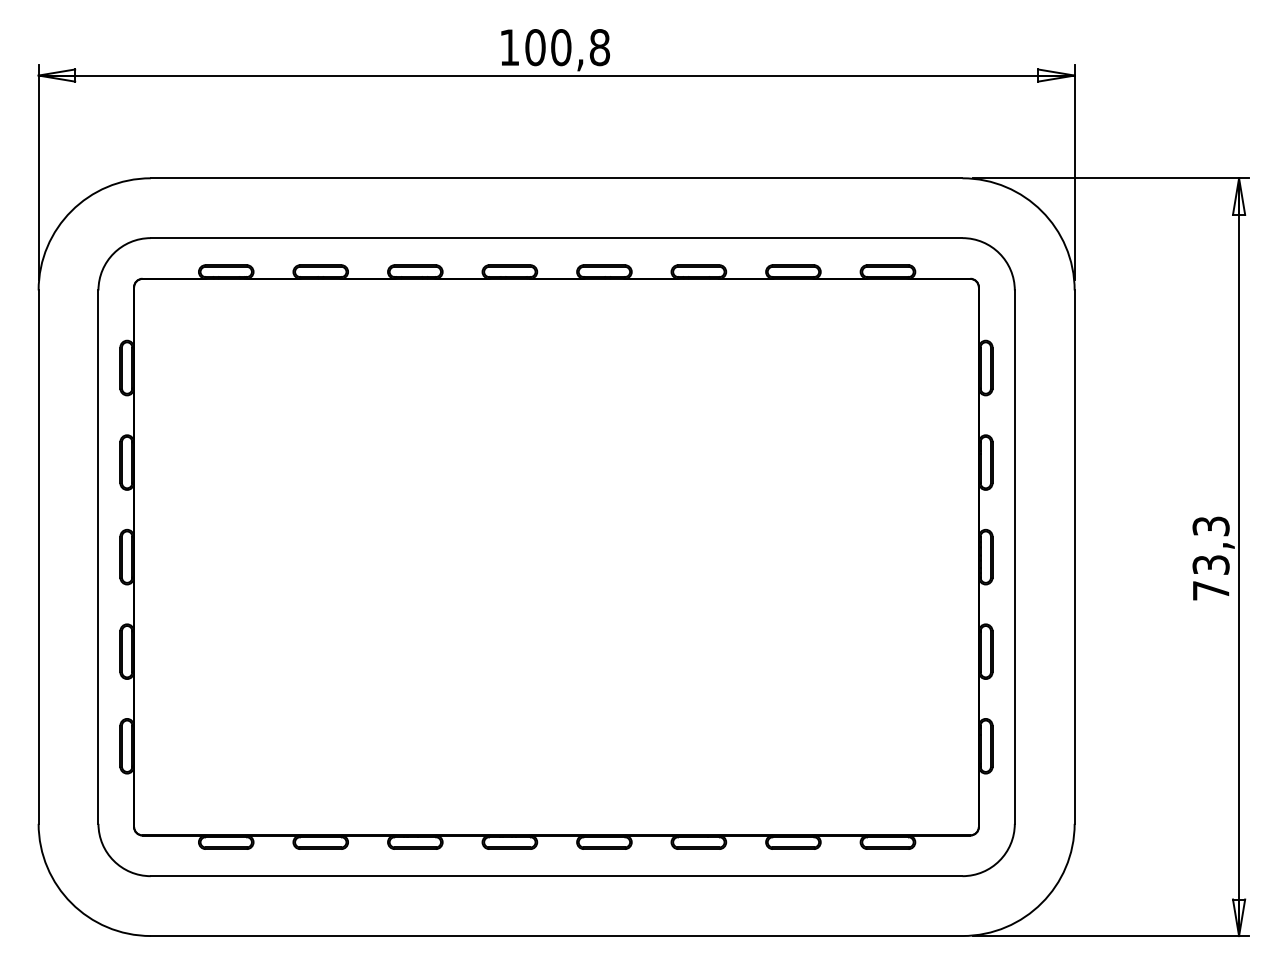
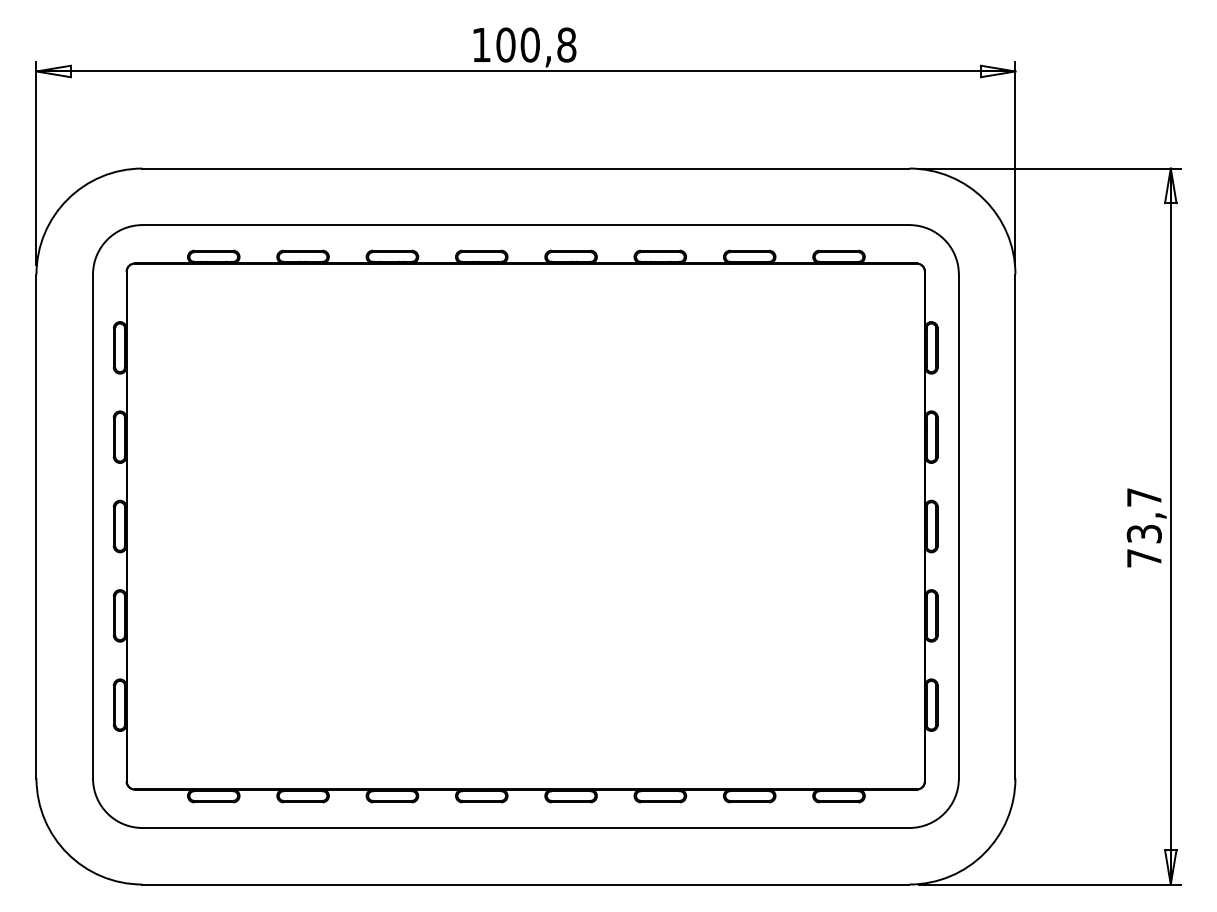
text: (1210, 526) -> (1143, 497), 73,3 -> 73,7

